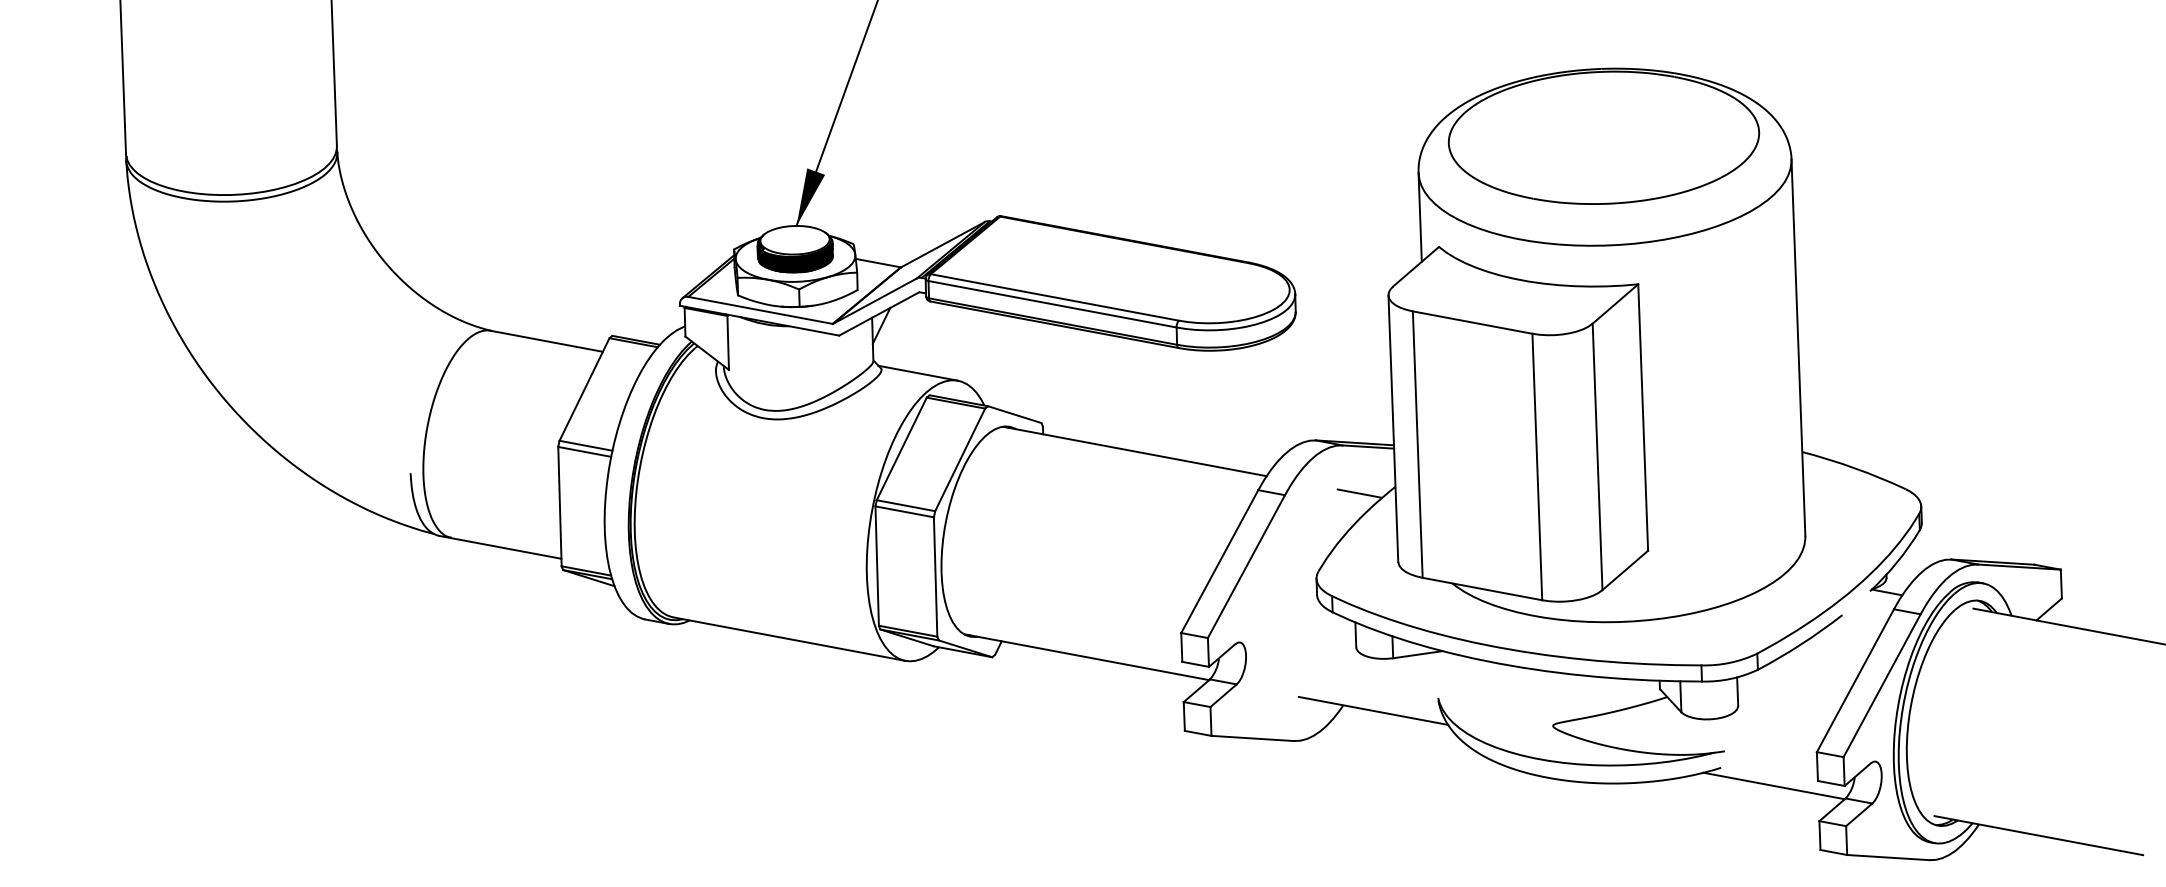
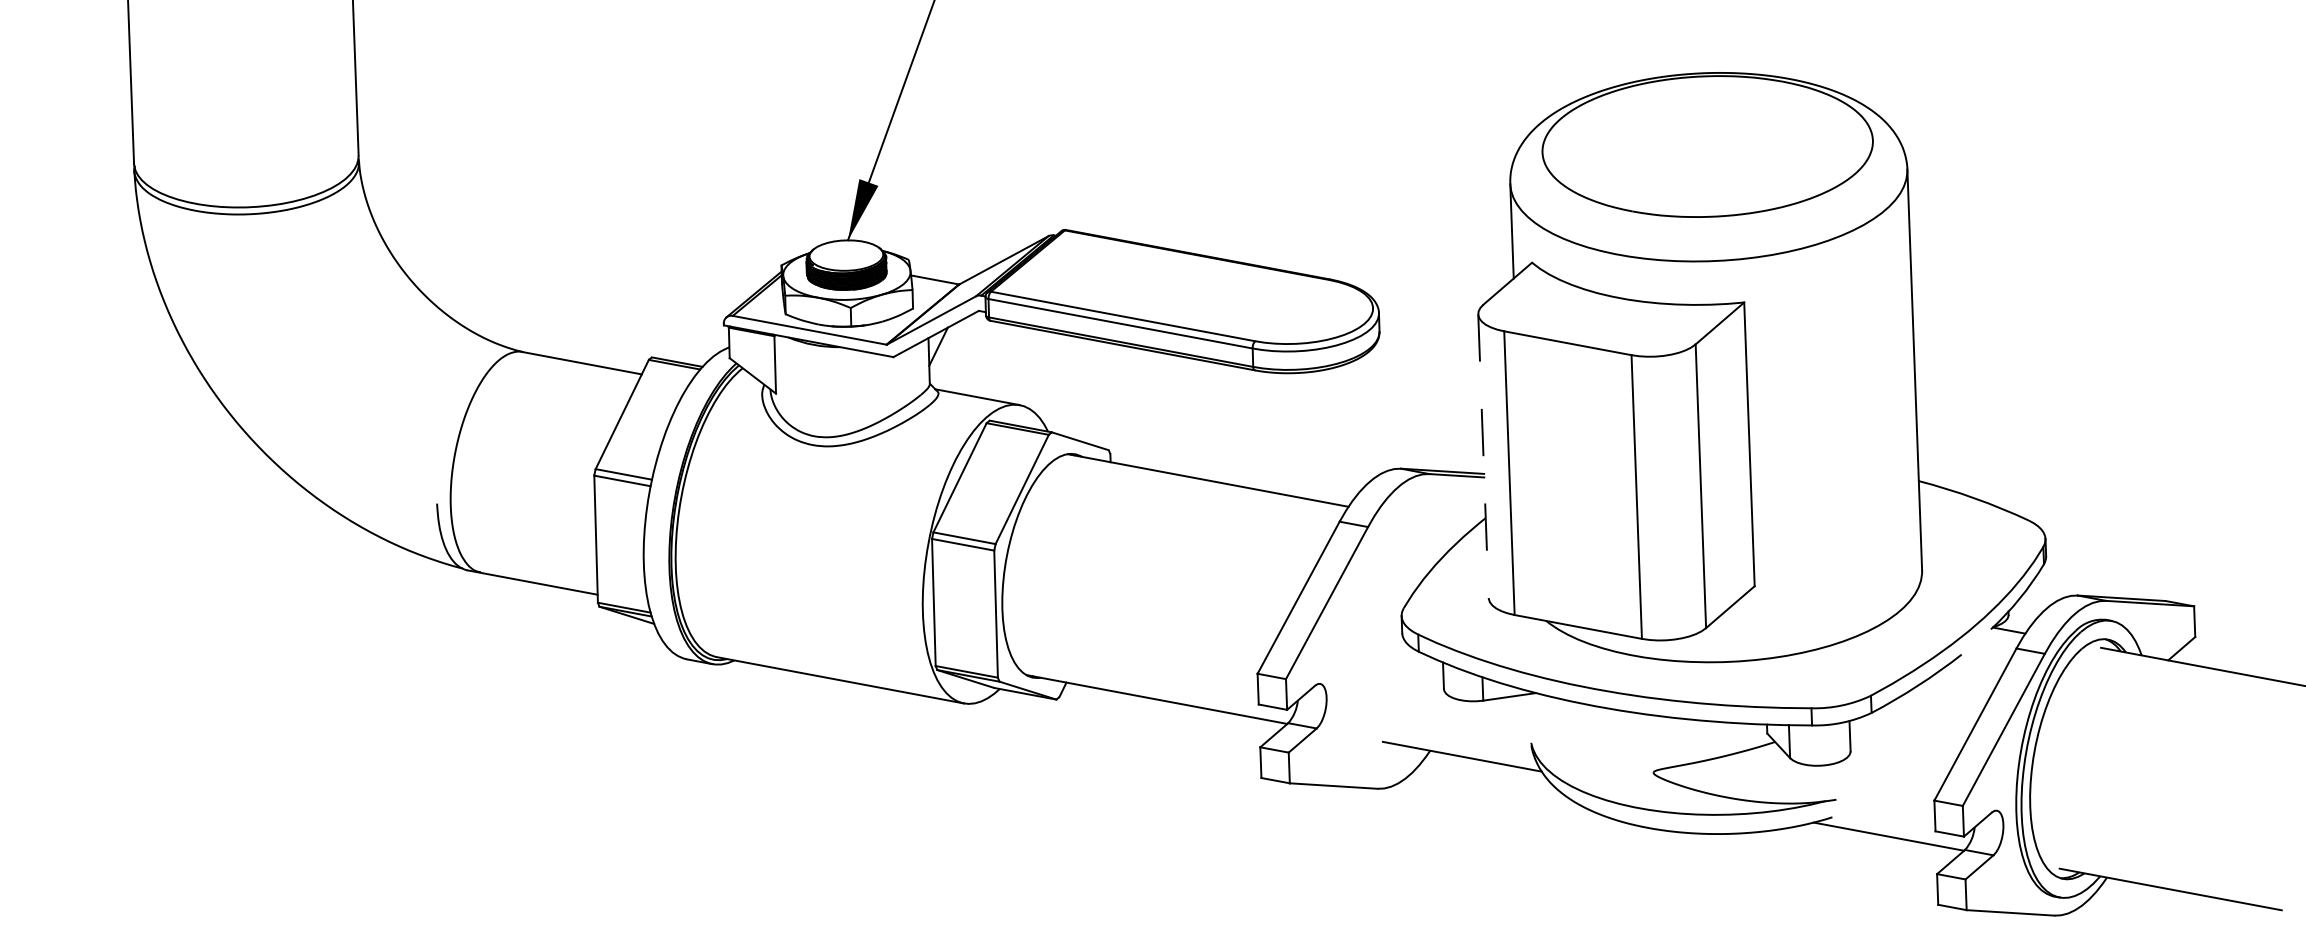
line: (1393, 428) -> (1483, 456), solid -> dashed
line: (1359, 492) -> (1447, 524), removed

